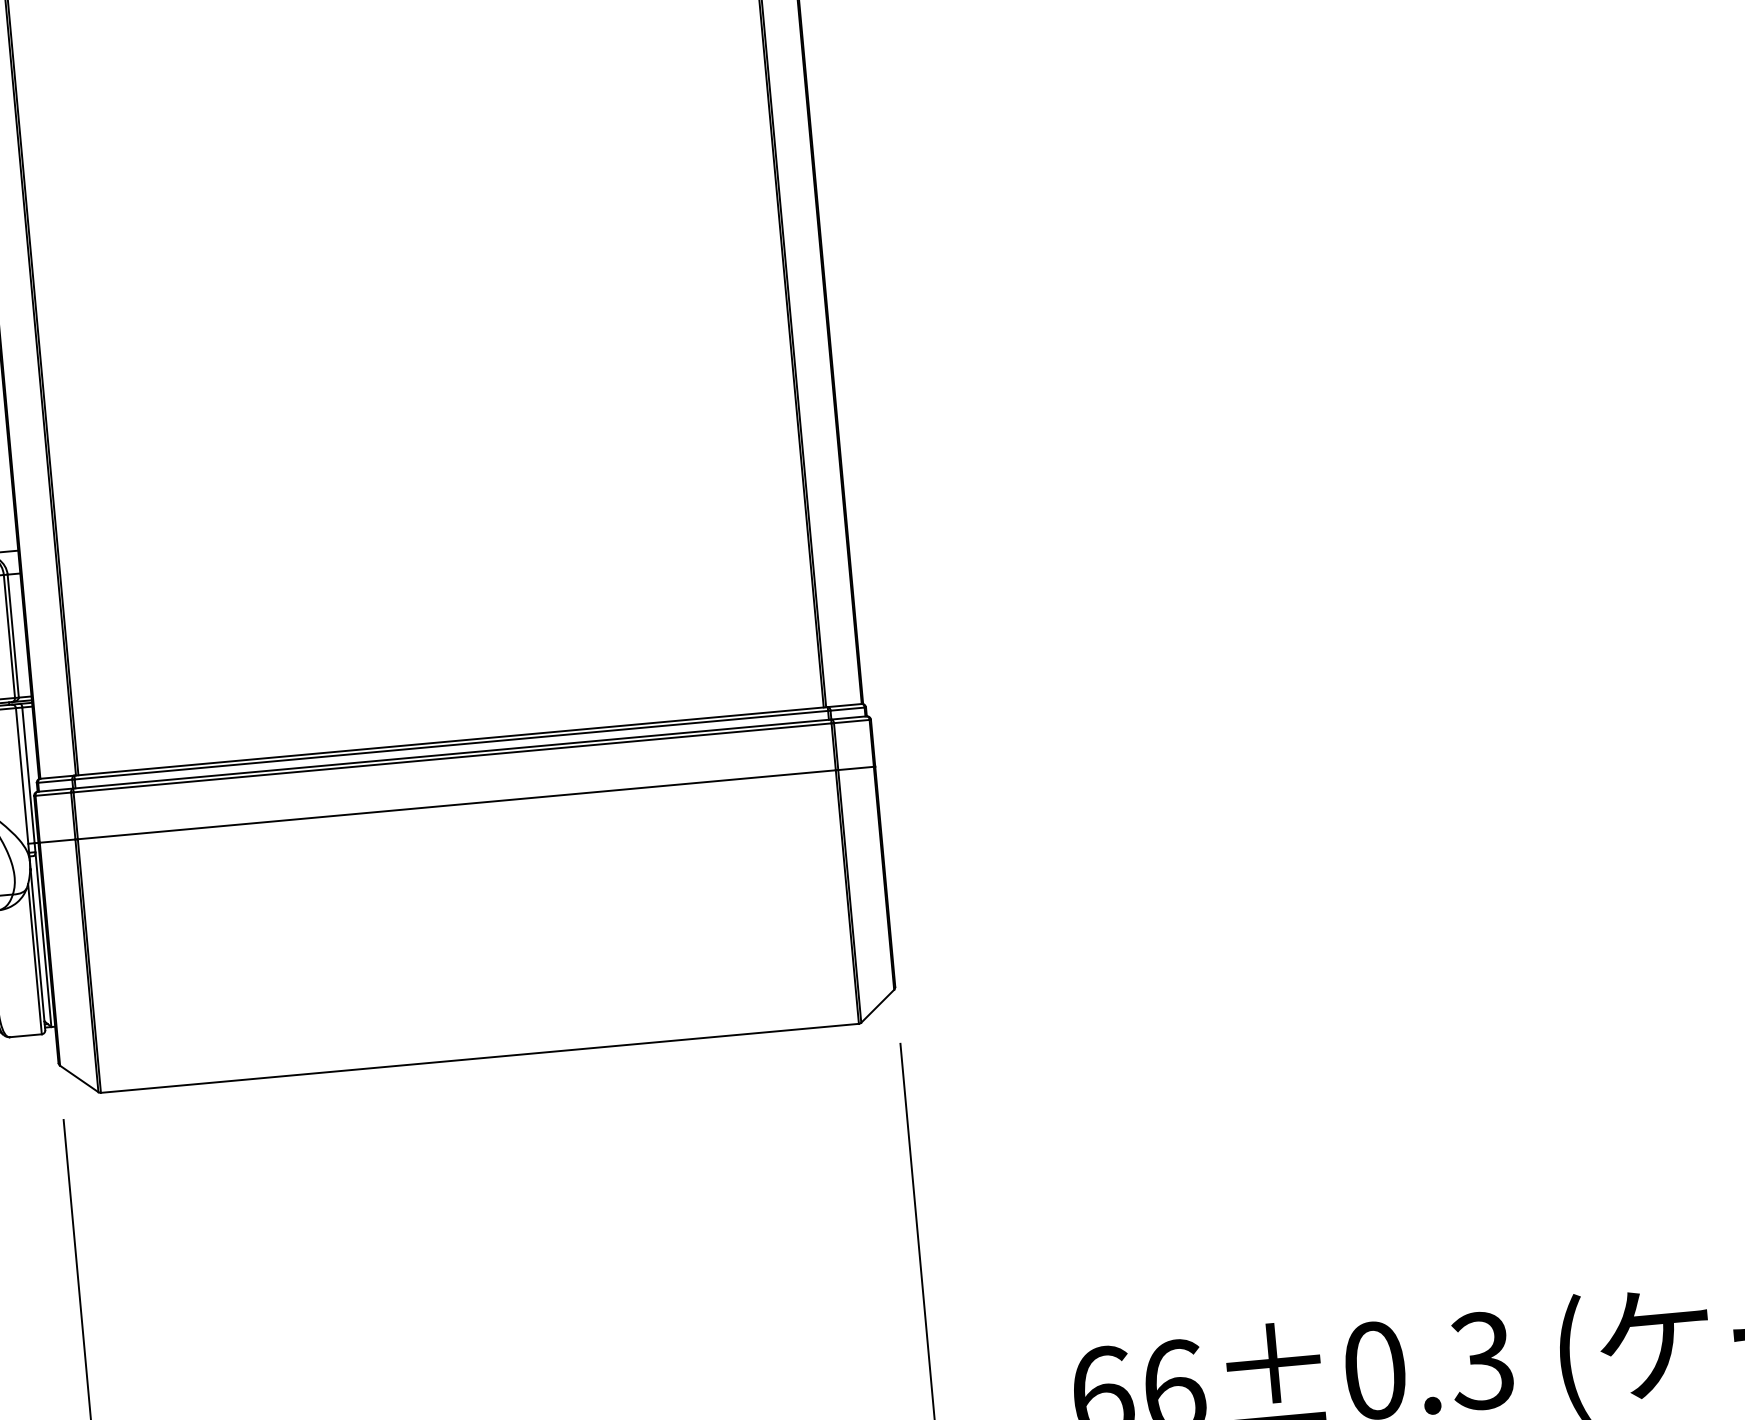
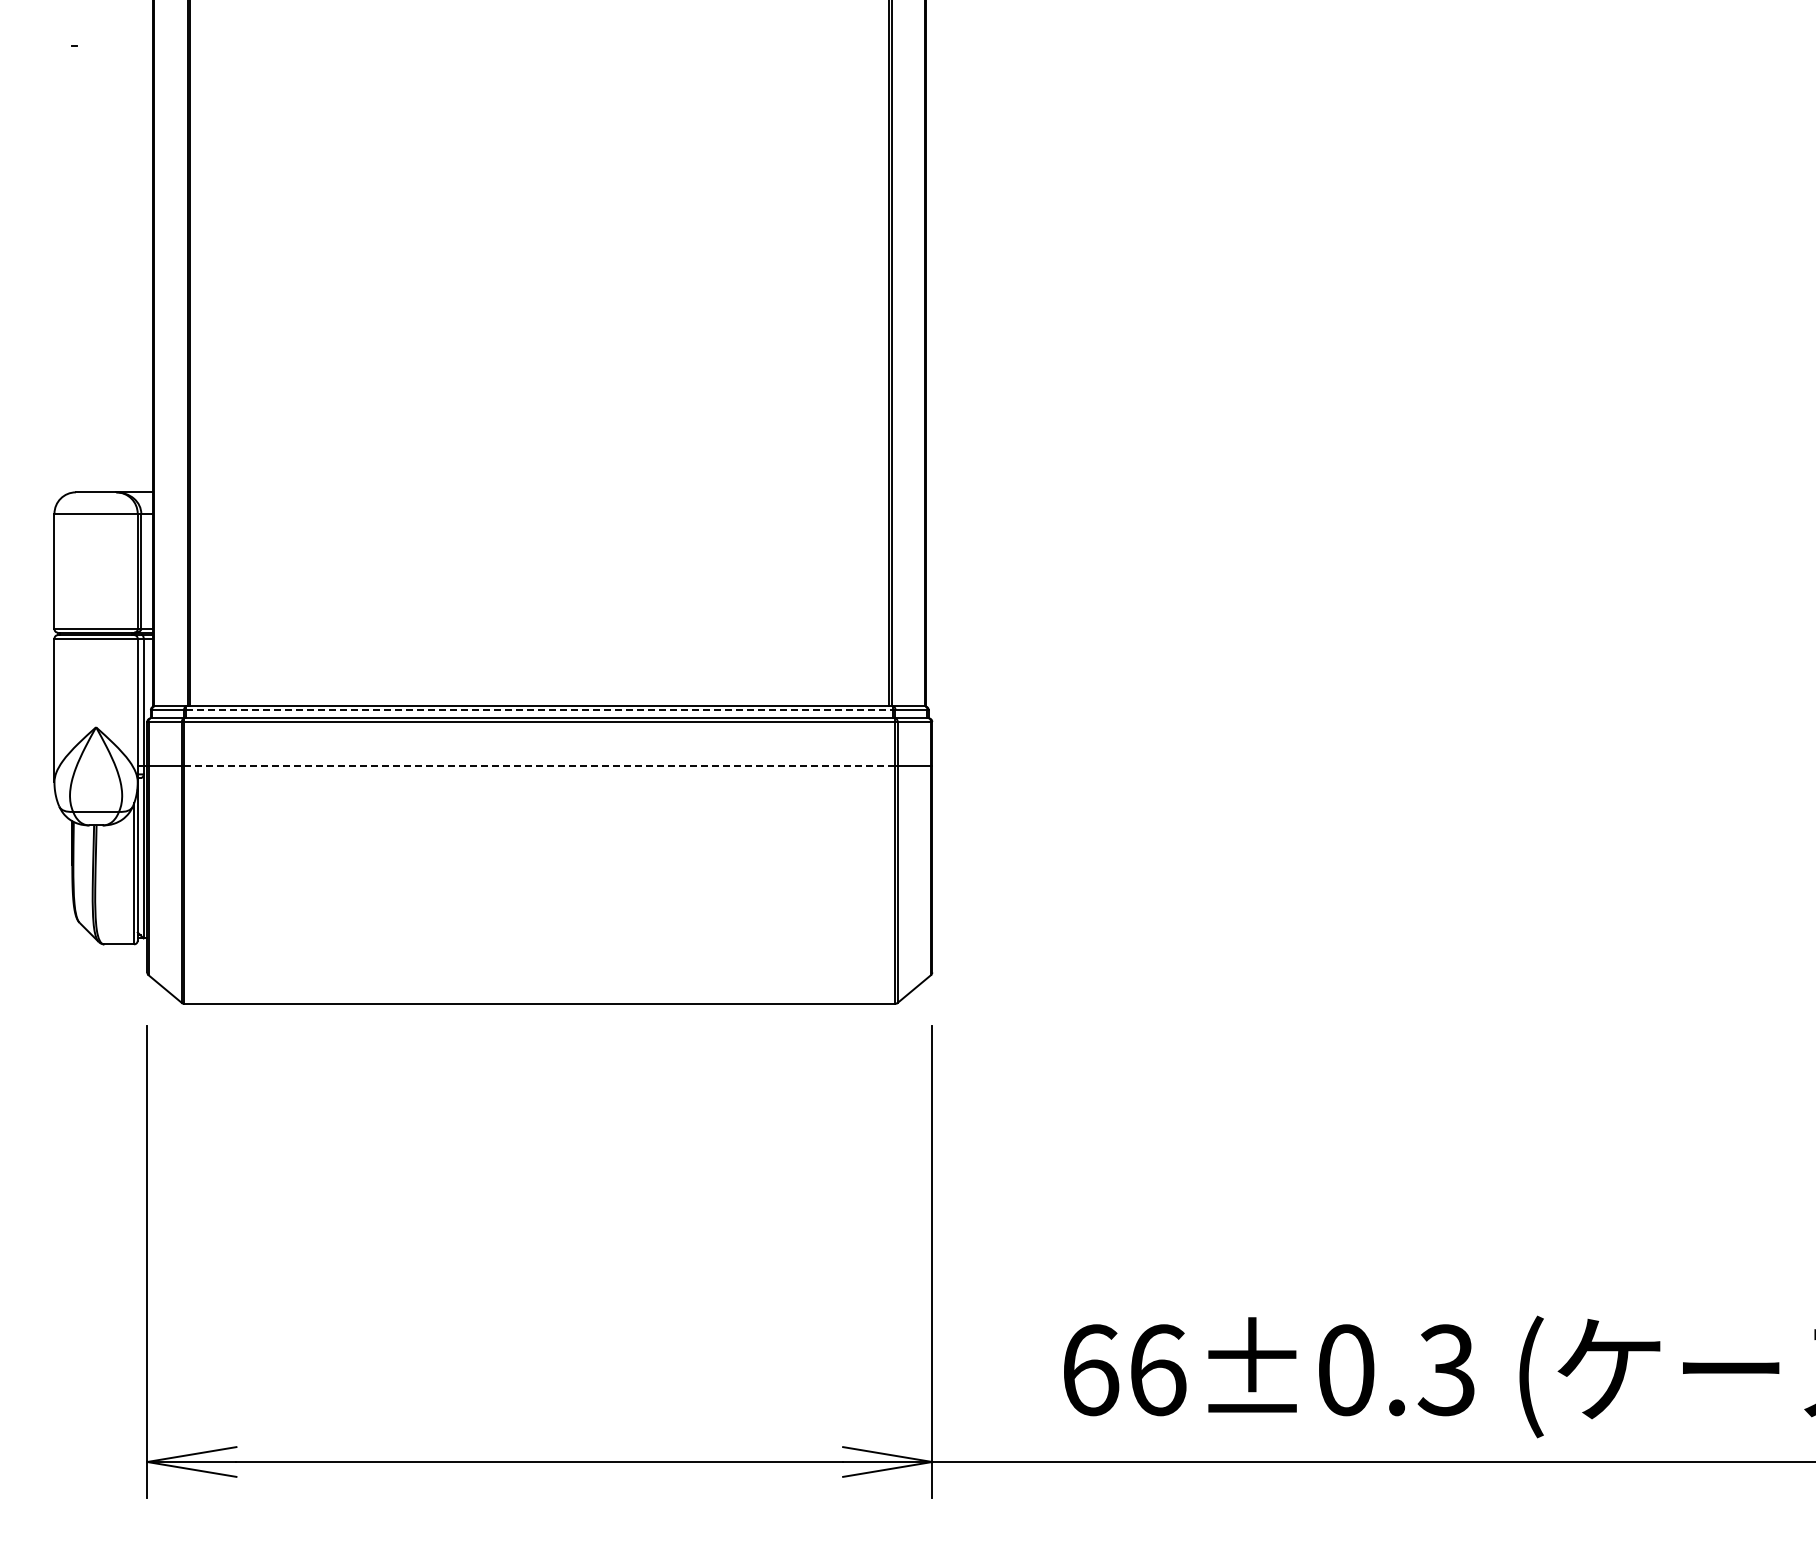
line: (452, 745) -> (540, 710), solid -> dashed
line: (456, 804) -> (539, 765), solid -> dashed

